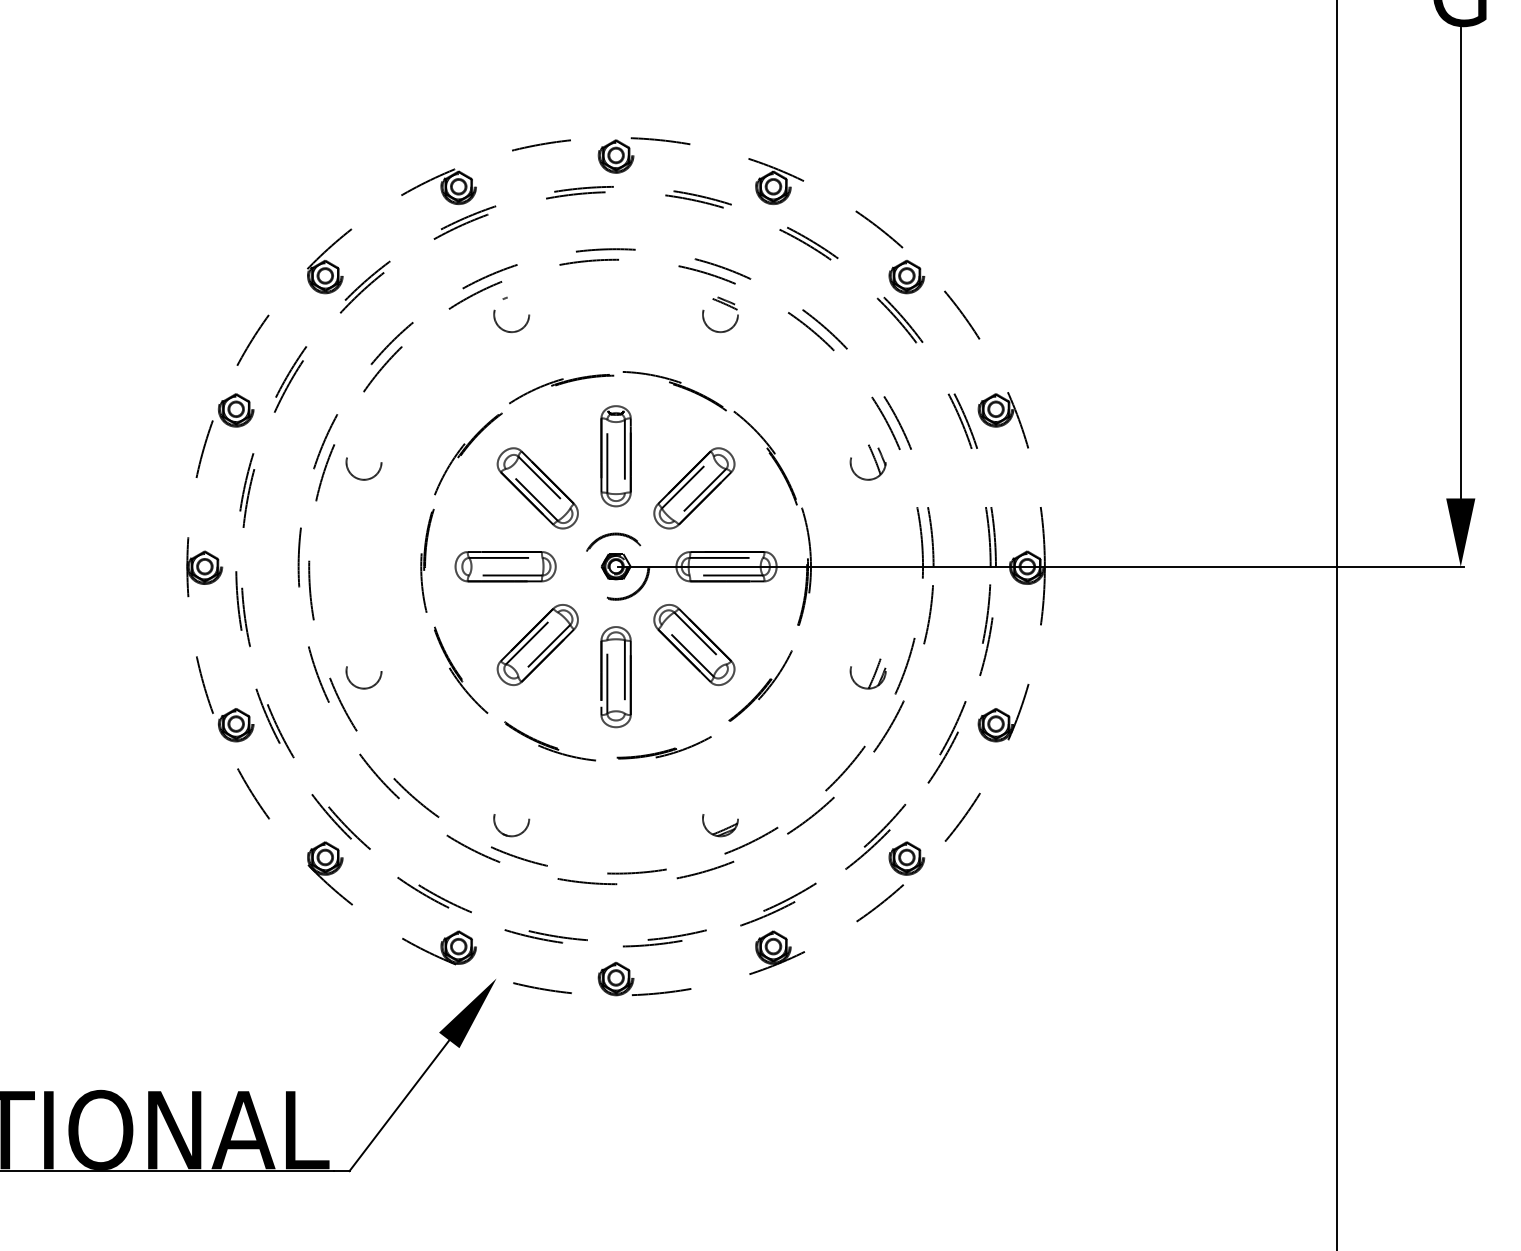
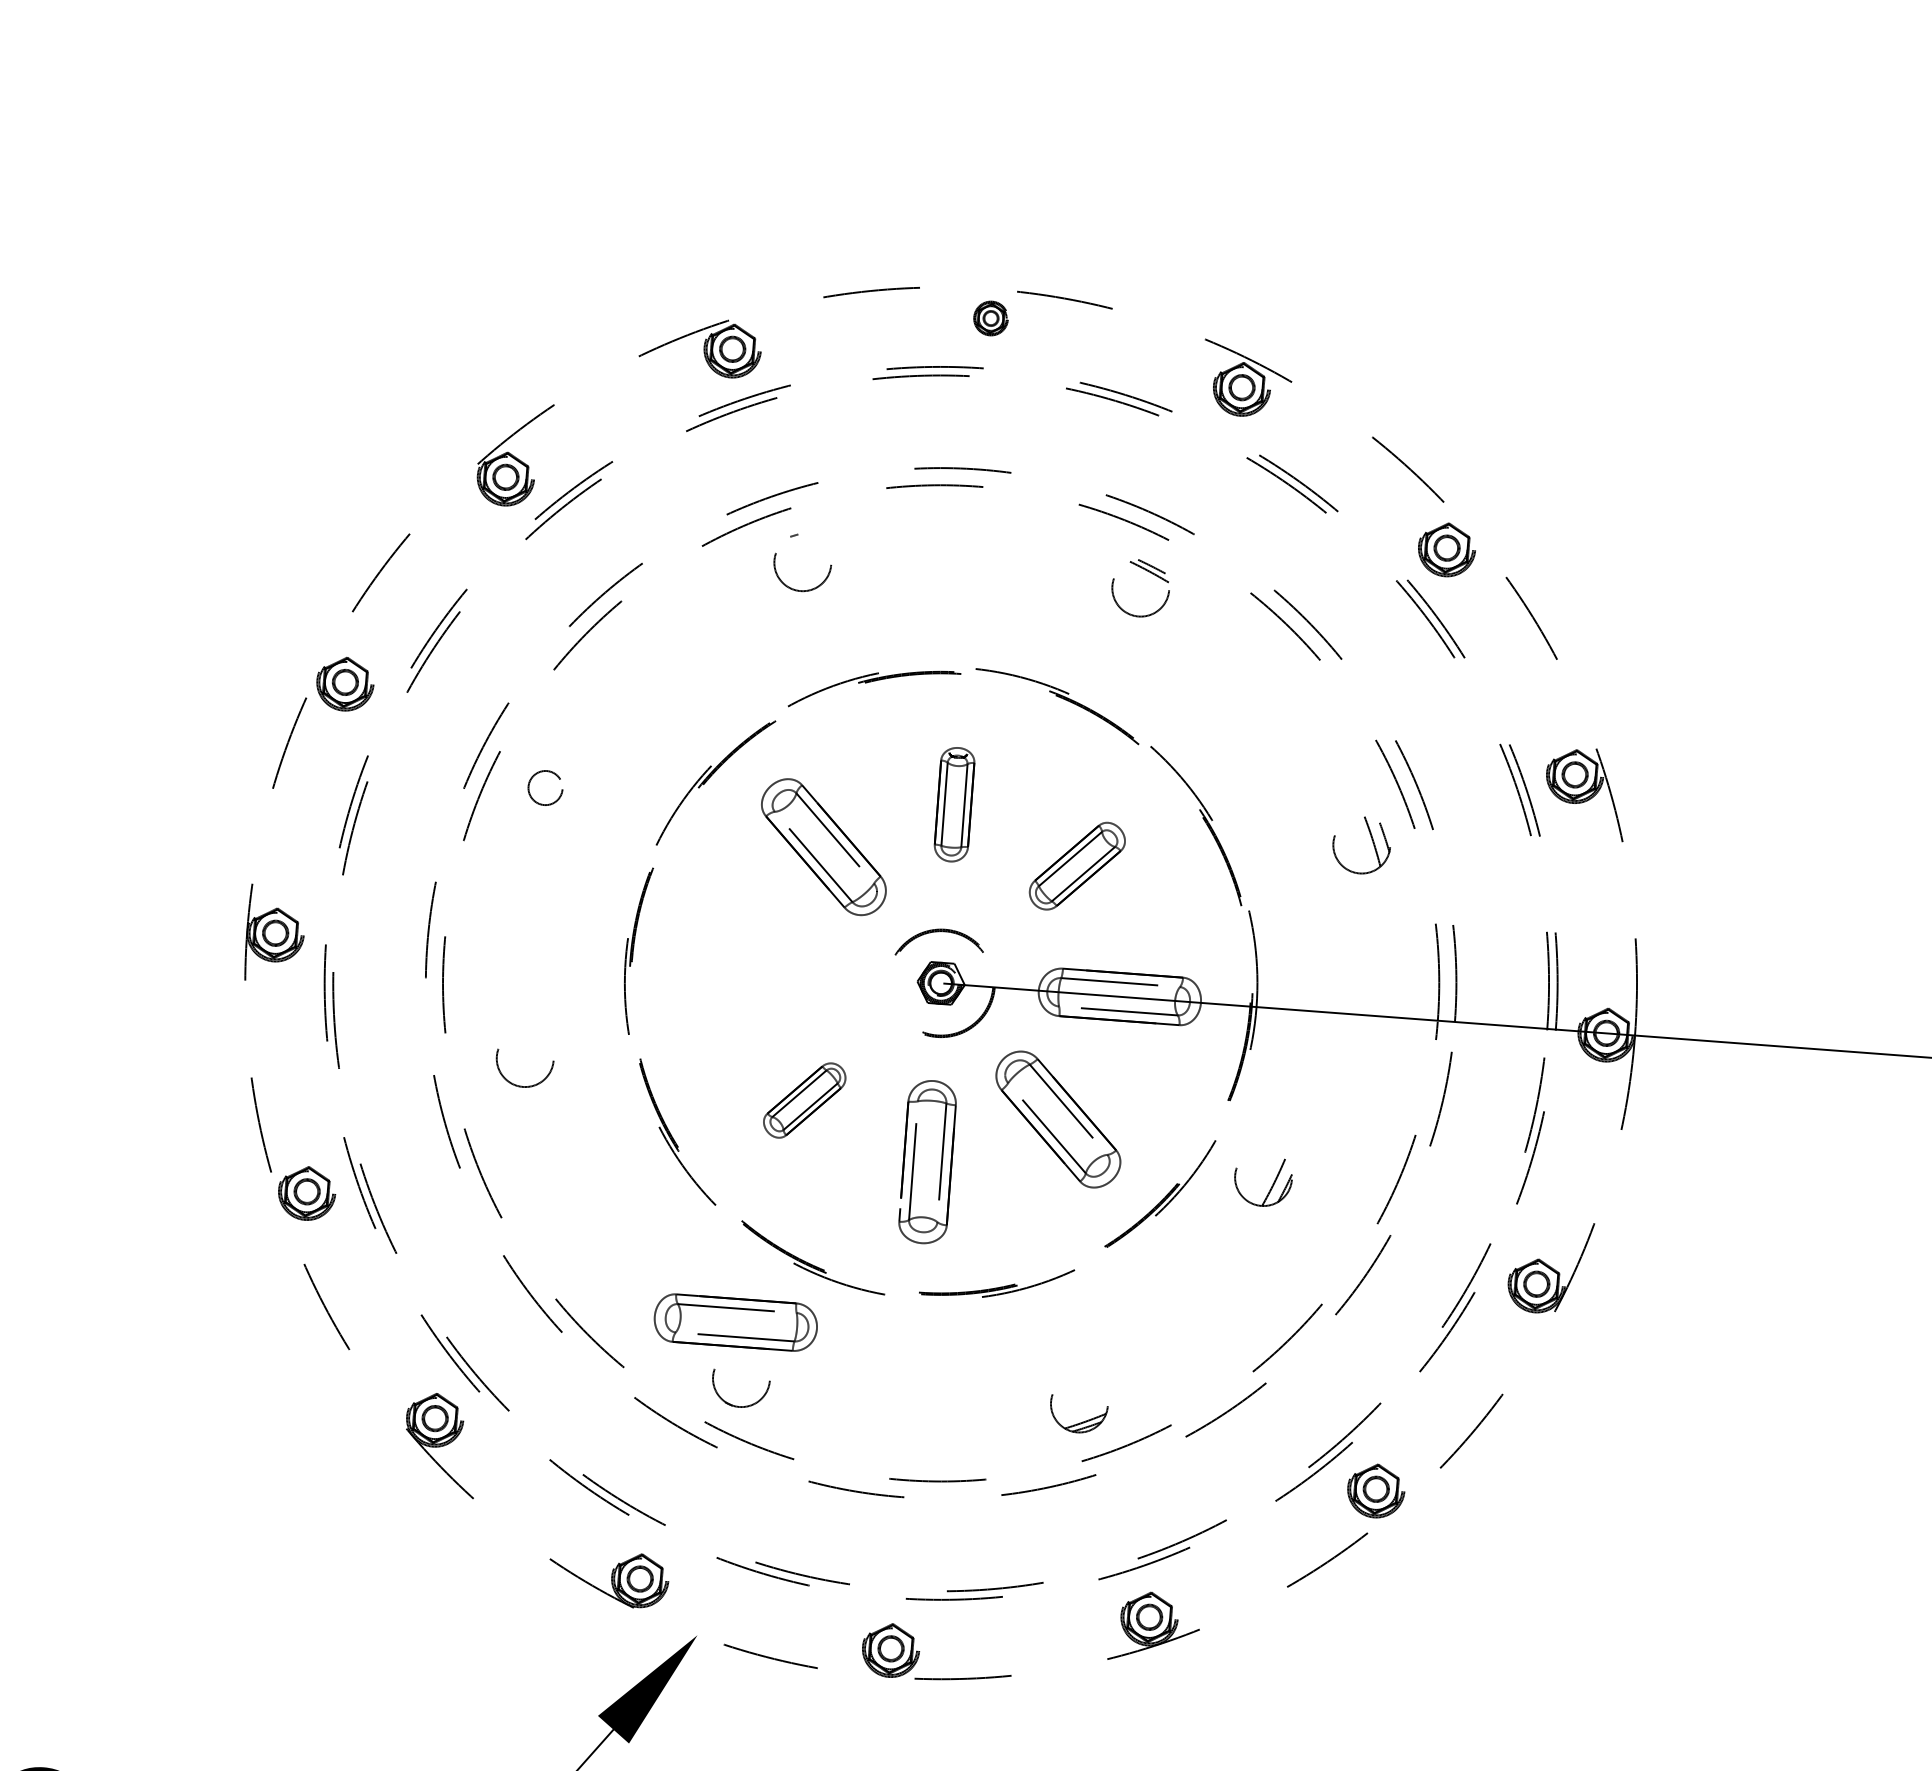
part: (615, 156) -> (990, 319), size x0.6
part: (615, 456) -> (953, 804), size x0.7
circle: (363, 468) -> (544, 793), size x0.6
part: (694, 488) -> (1077, 866), size x0.7
part: (505, 566) -> (735, 1322), moved
part: (537, 644) -> (804, 1099), size x0.6
part: (873, 674) -> (1271, 1183), moved
circle: (363, 677) -> (523, 1068), moved

